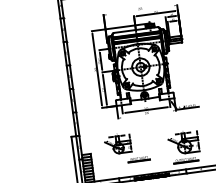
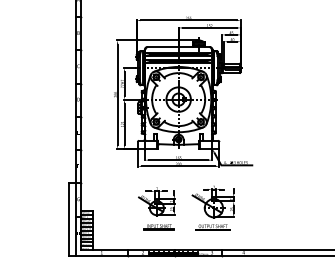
line: (140, 10) -> (188, 20), added
line: (147, 114) -> (178, 166), added
part: (117, 143) -> (156, 201), moved
part: (183, 146) -> (212, 207), moved

